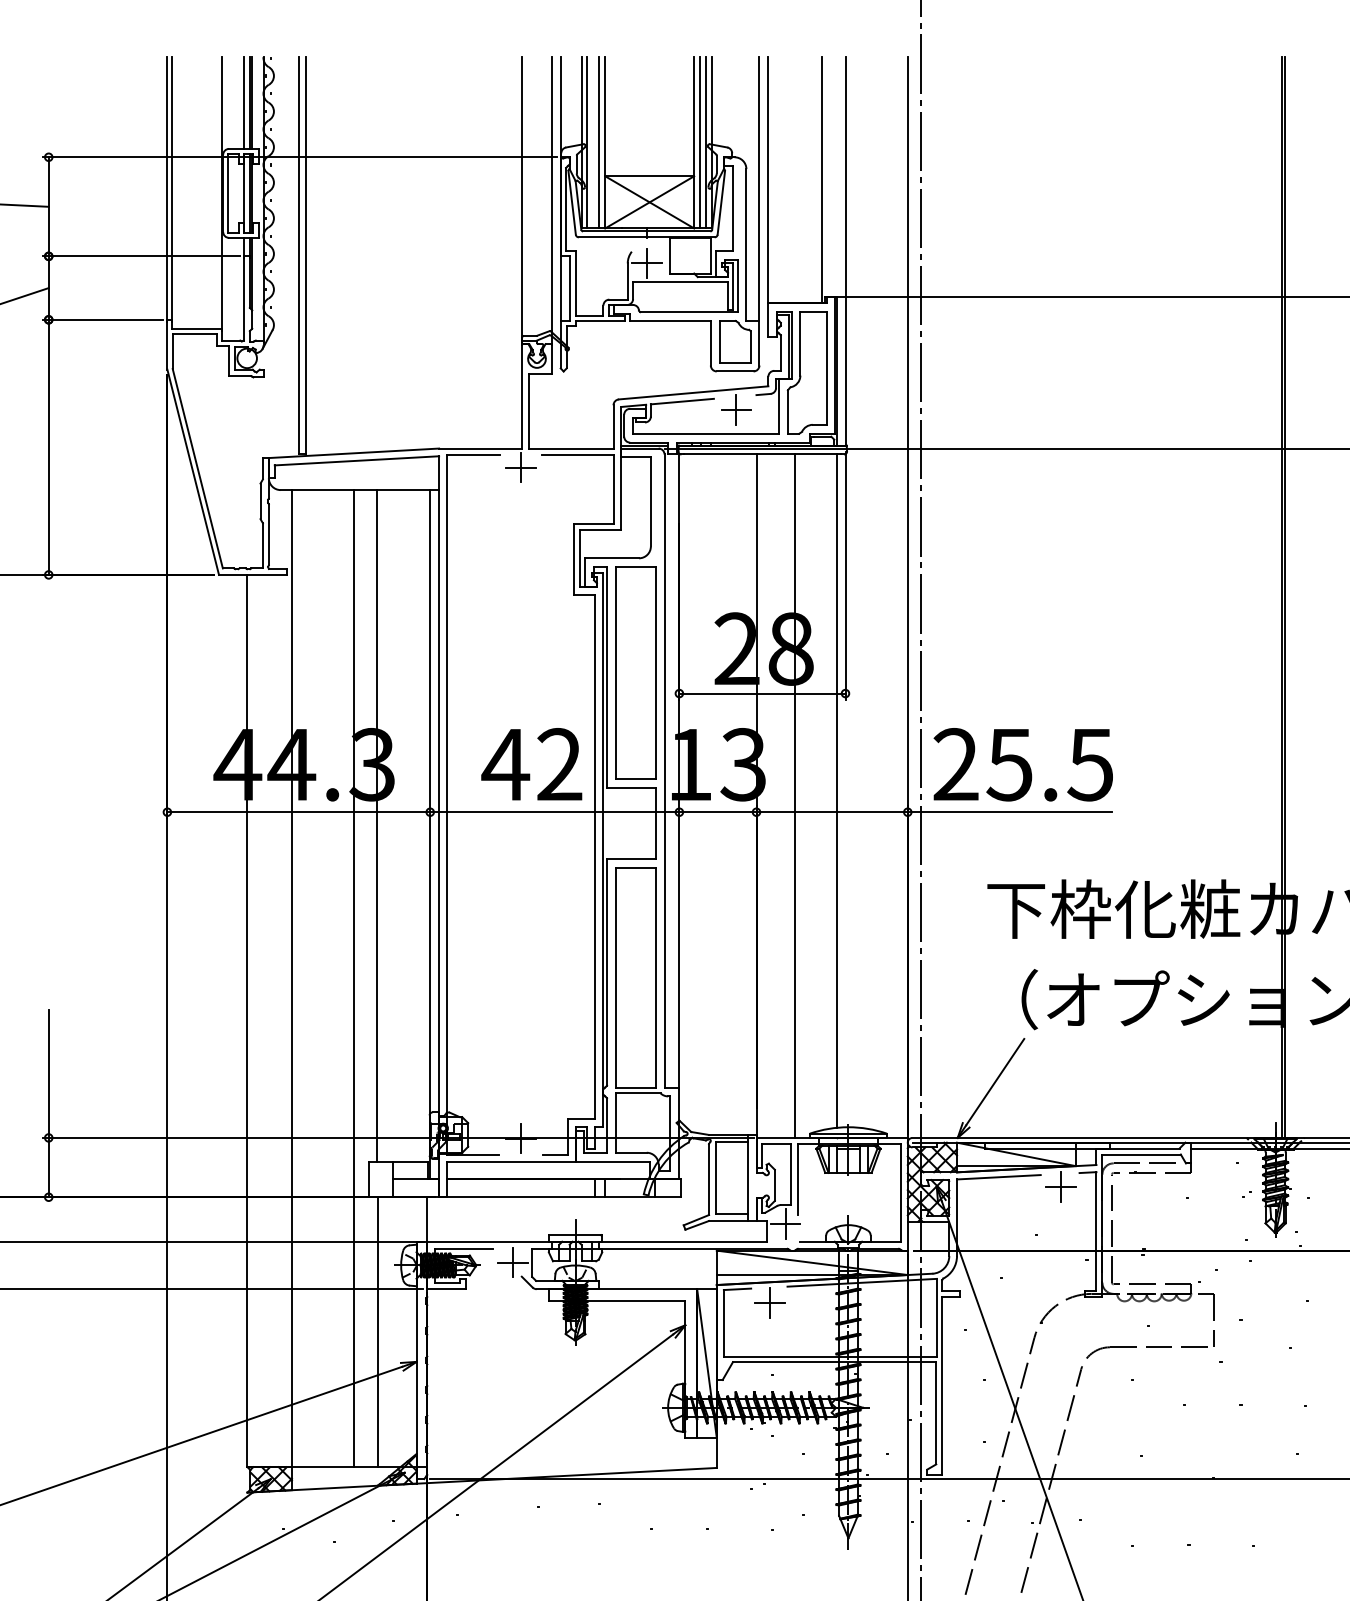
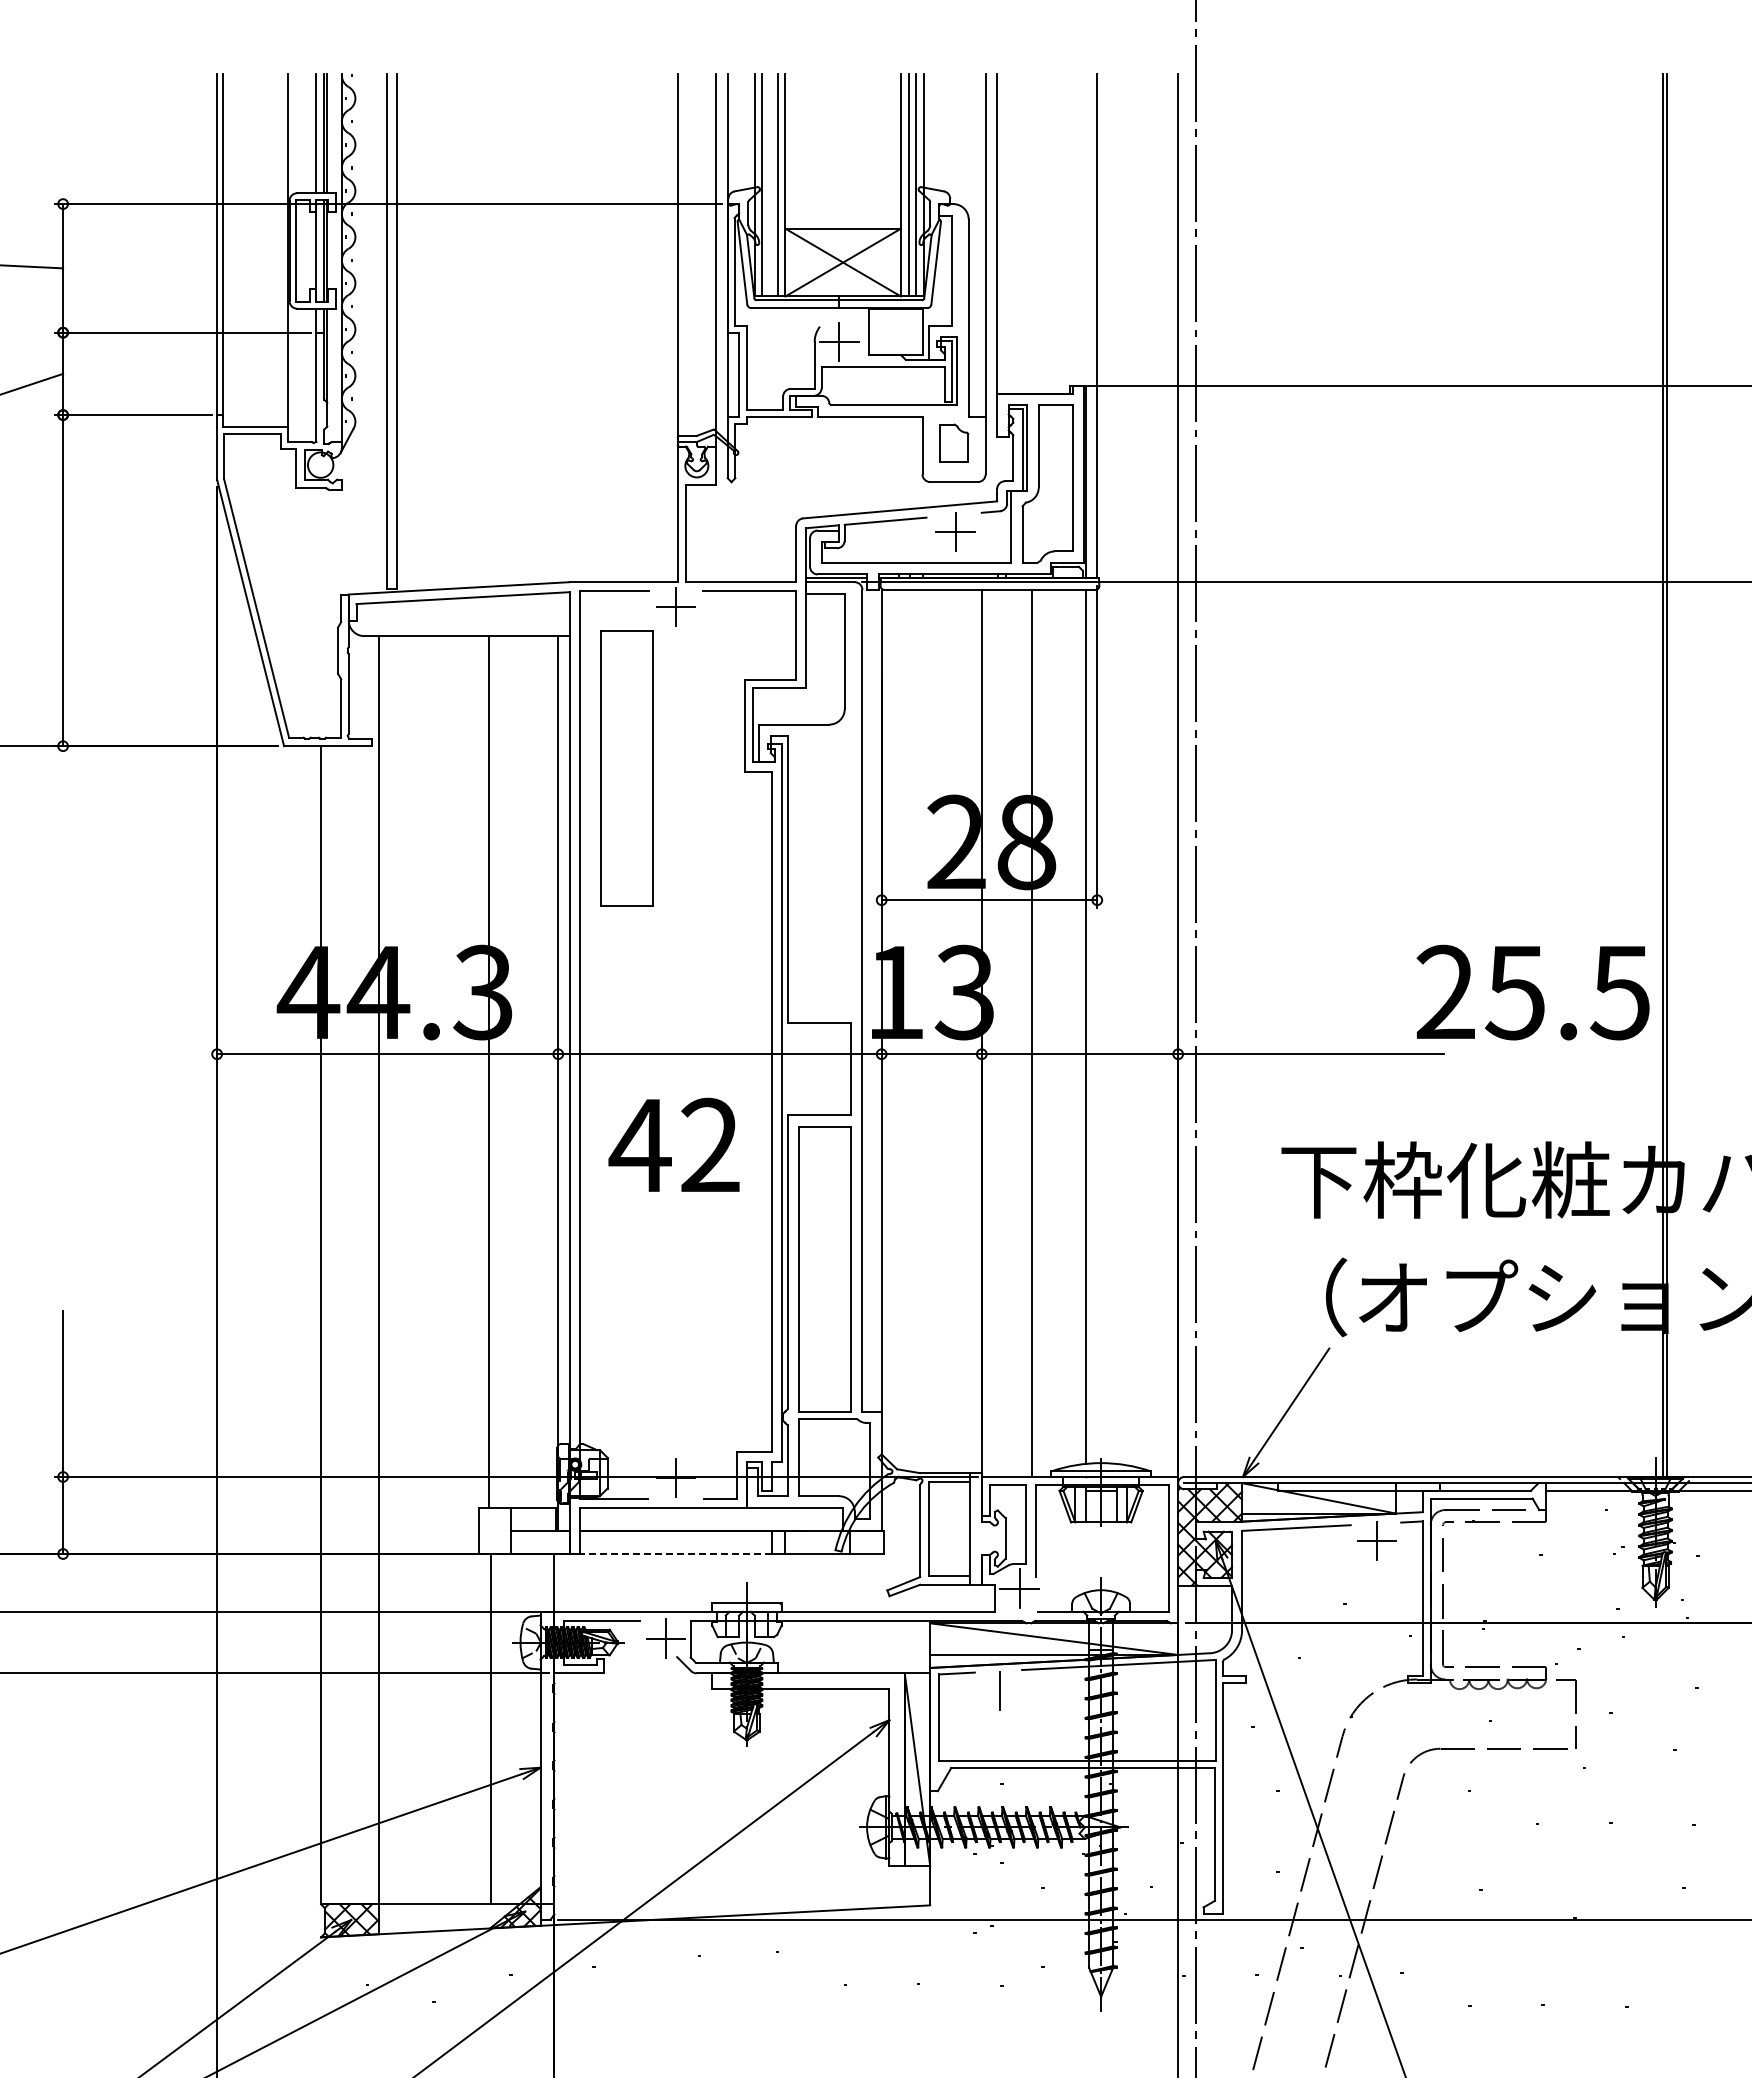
line: (821, 179) -> (1066, 233), removed
part: (735, 341) -> (954, 443), size x0.7
part: (635, 672) -> (626, 768), moved
text: (531, 763) -> (673, 1144), moved
text: (1022, 764) -> (1532, 992), moved
line: (354, 978) -> (459, 1270), removed
line: (516, 1197) -> (670, 1554), solid -> dashed
line: (770, 1303) -> (999, 1691), removed

